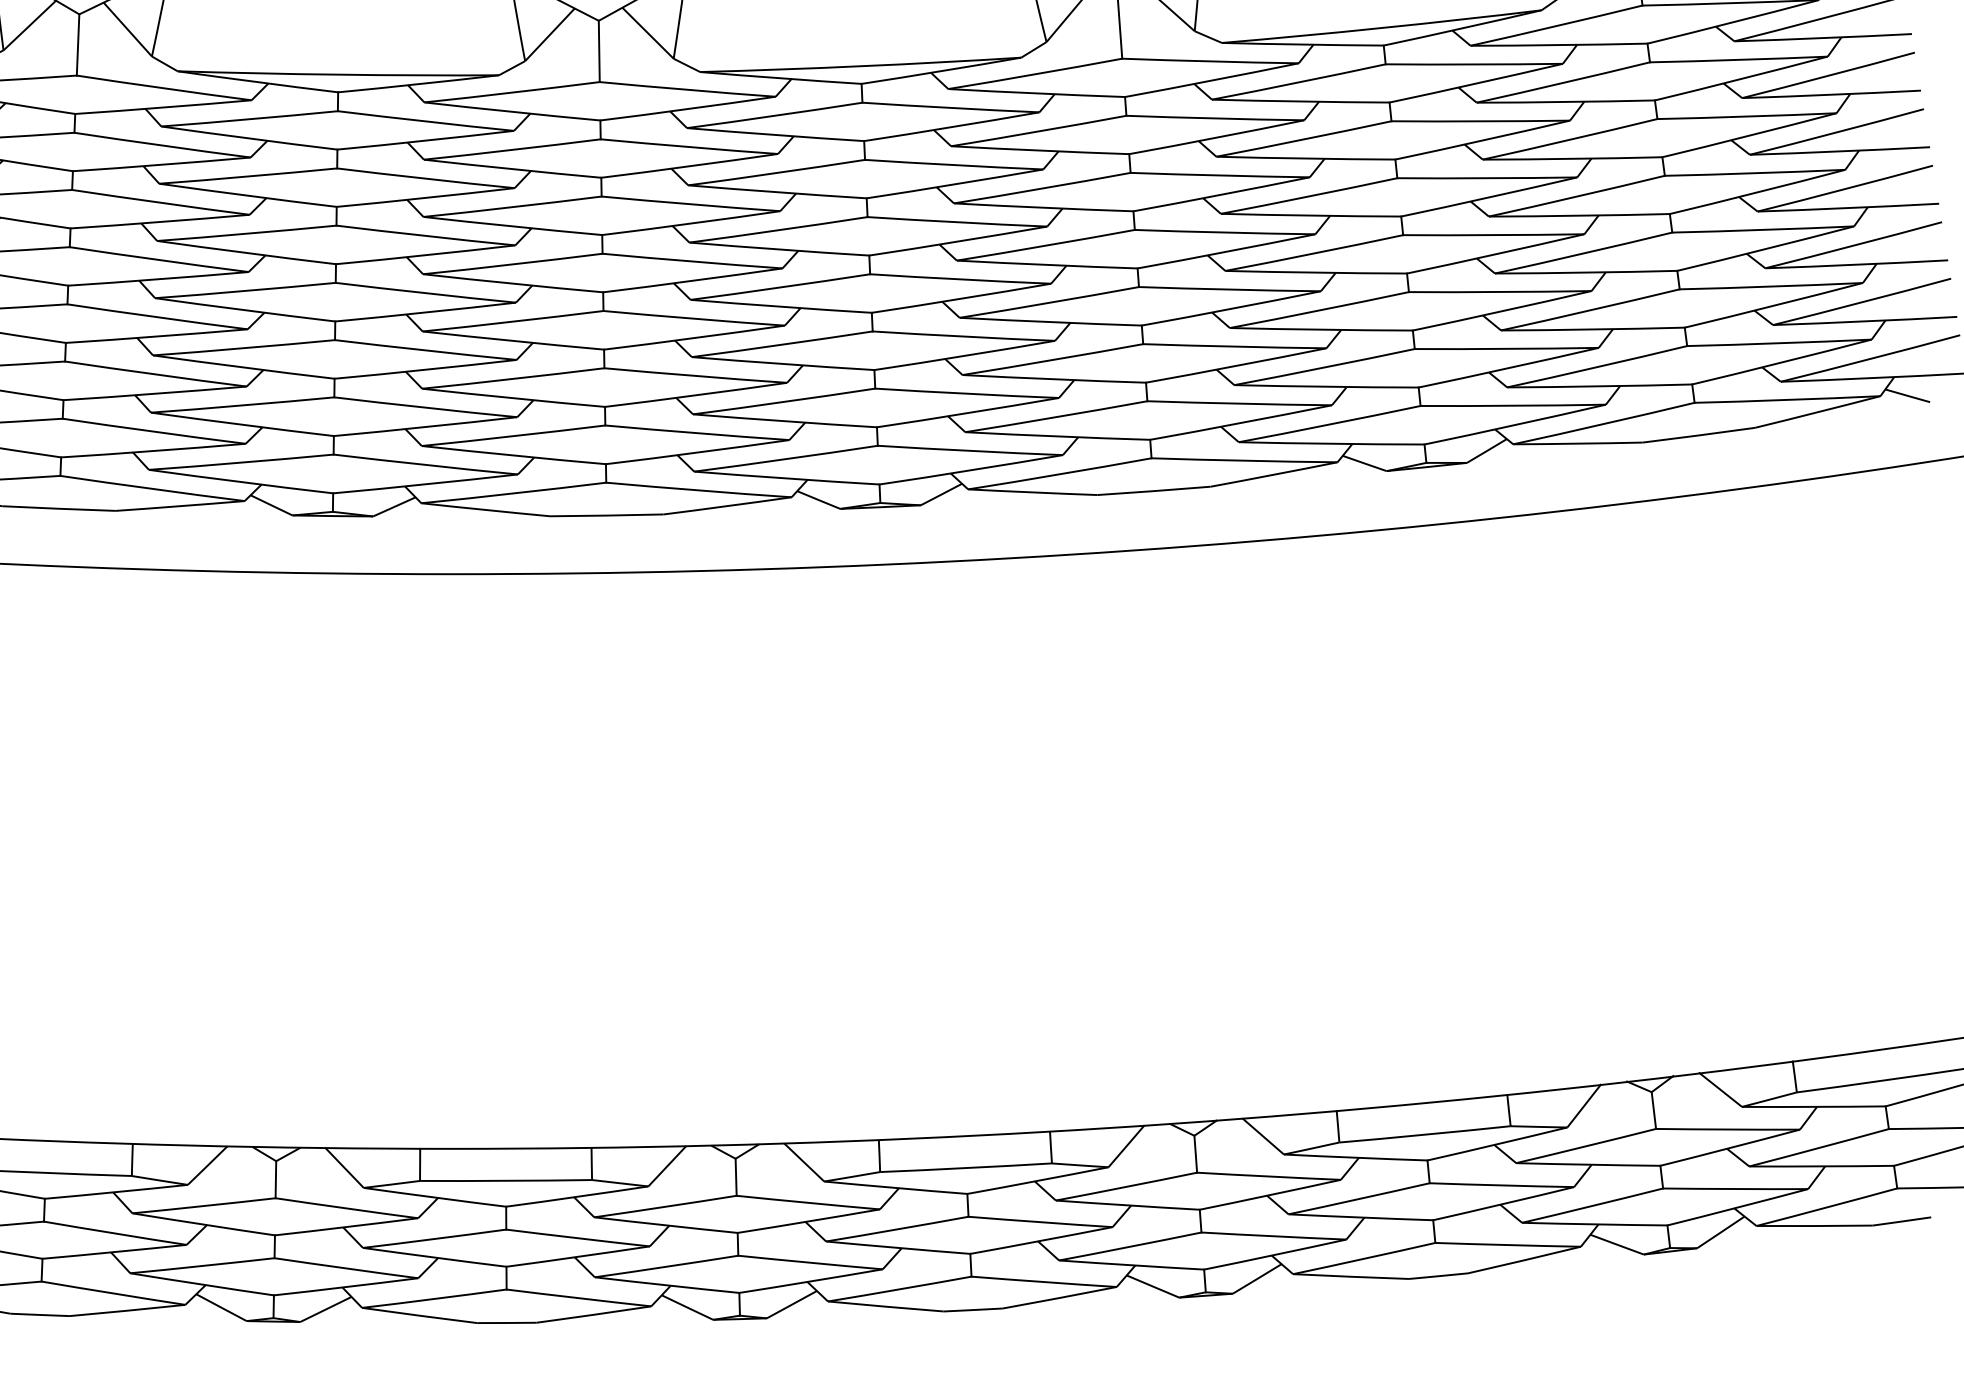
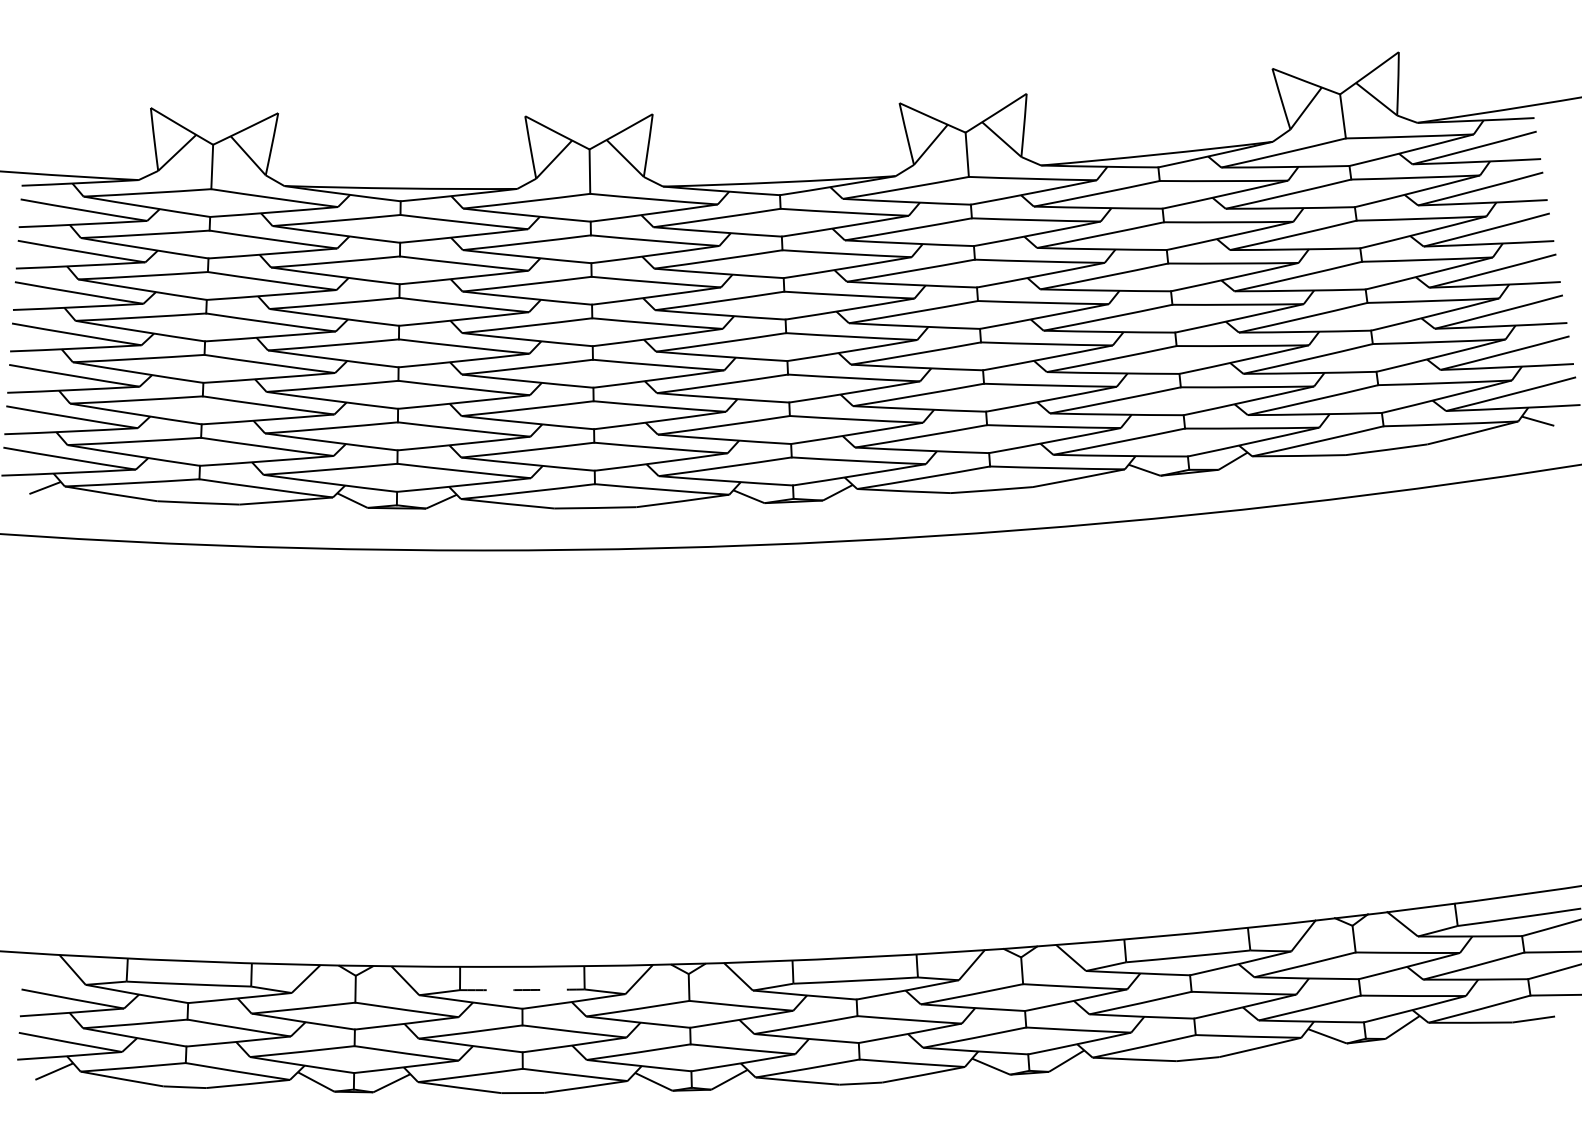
arc: (506, 1181) -> (522, 990), solid -> dashed

